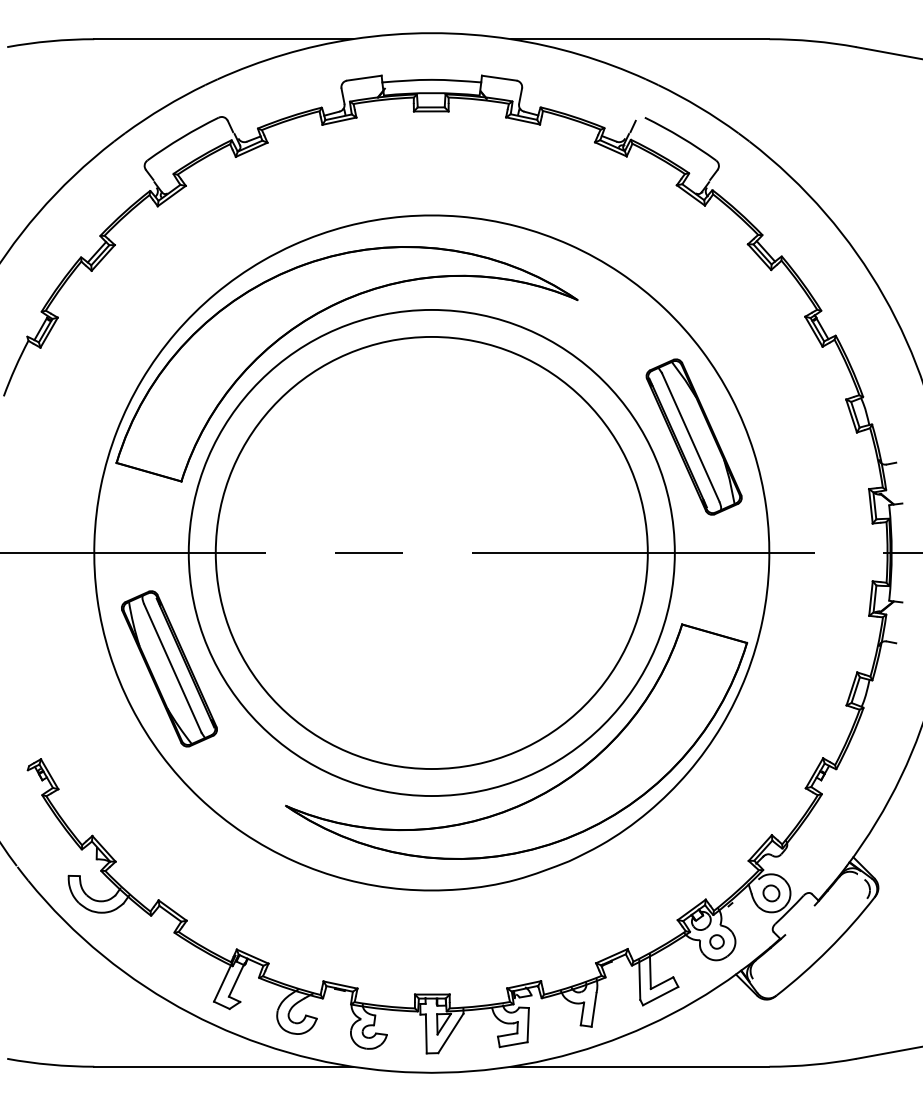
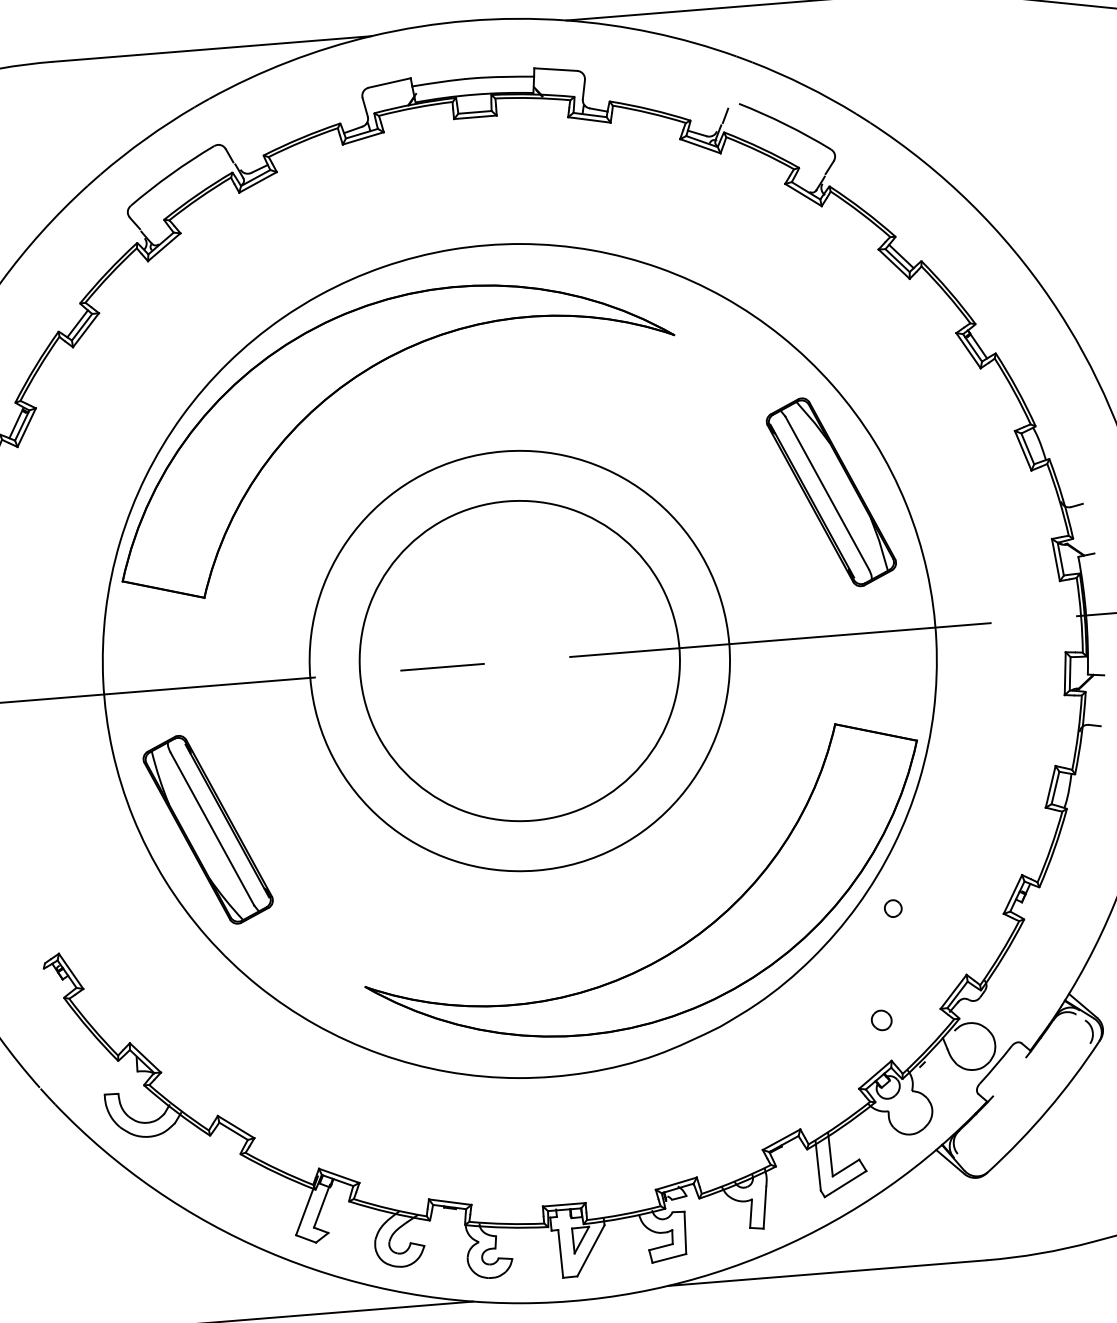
circle: (431, 552) -> (519, 660), size x0.6
circle: (431, 552) -> (519, 660), size x0.7
part: (771, 893) -> (881, 1020), moved
part: (716, 941) -> (892, 908), moved

